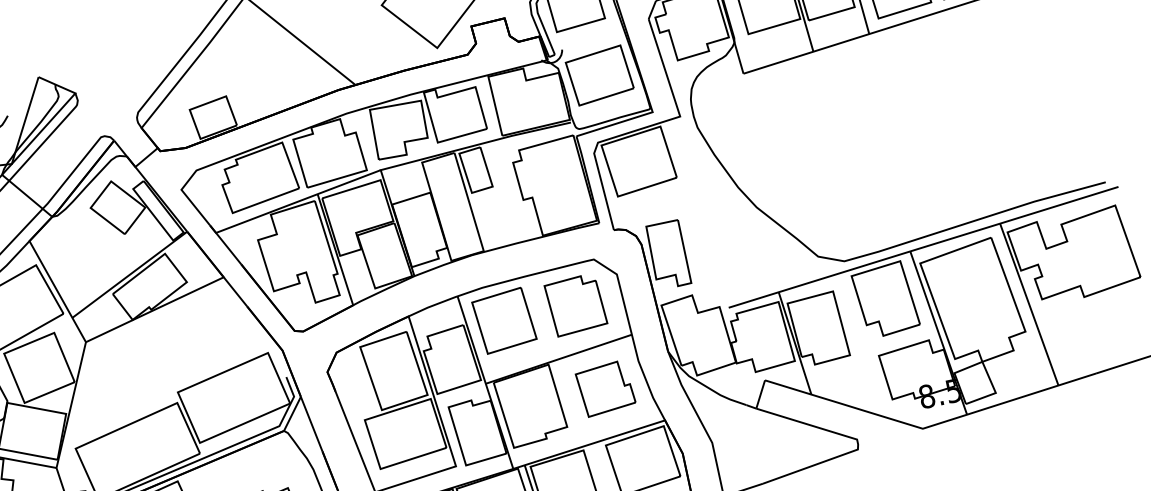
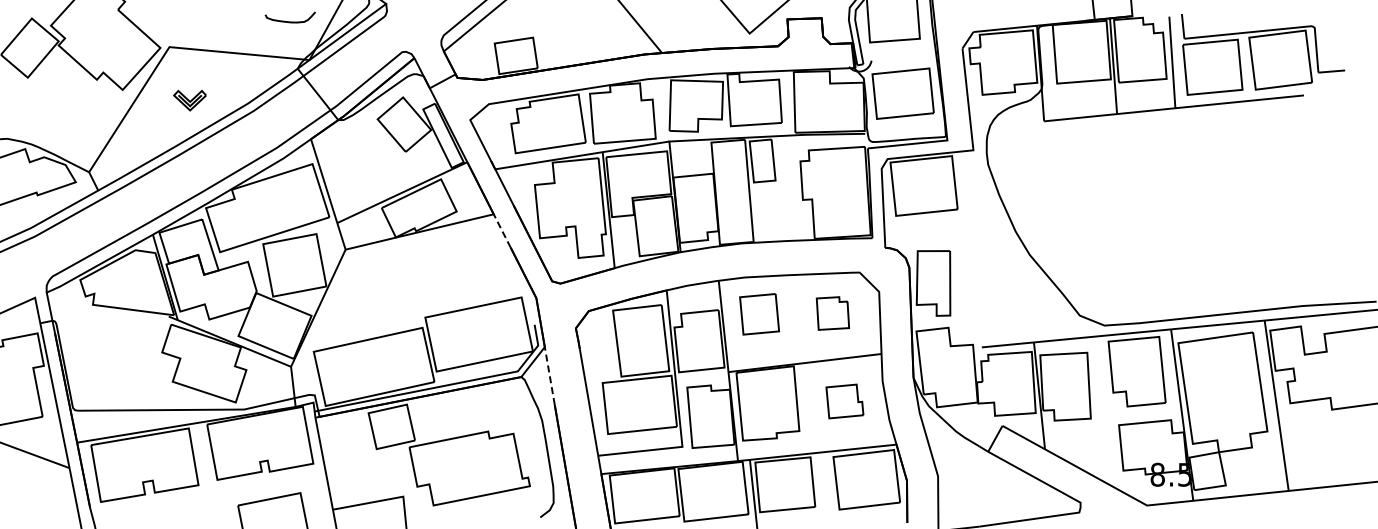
line: (235, 291) -> (502, 230), solid -> dashed
part: (575, 305) -> (832, 313), size x0.6
part: (504, 321) -> (759, 314), size x0.7
part: (605, 388) -> (844, 401), size x0.7
line: (311, 423) -> (549, 375), solid -> dashed

